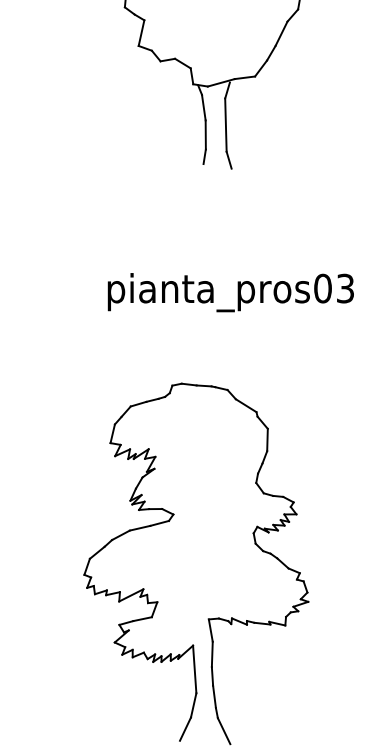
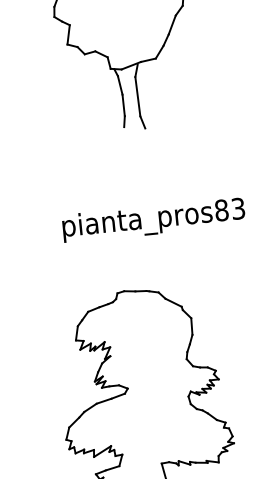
text: (322, 288) -> (221, 210), pianta_pros03 -> pianta_pros83

